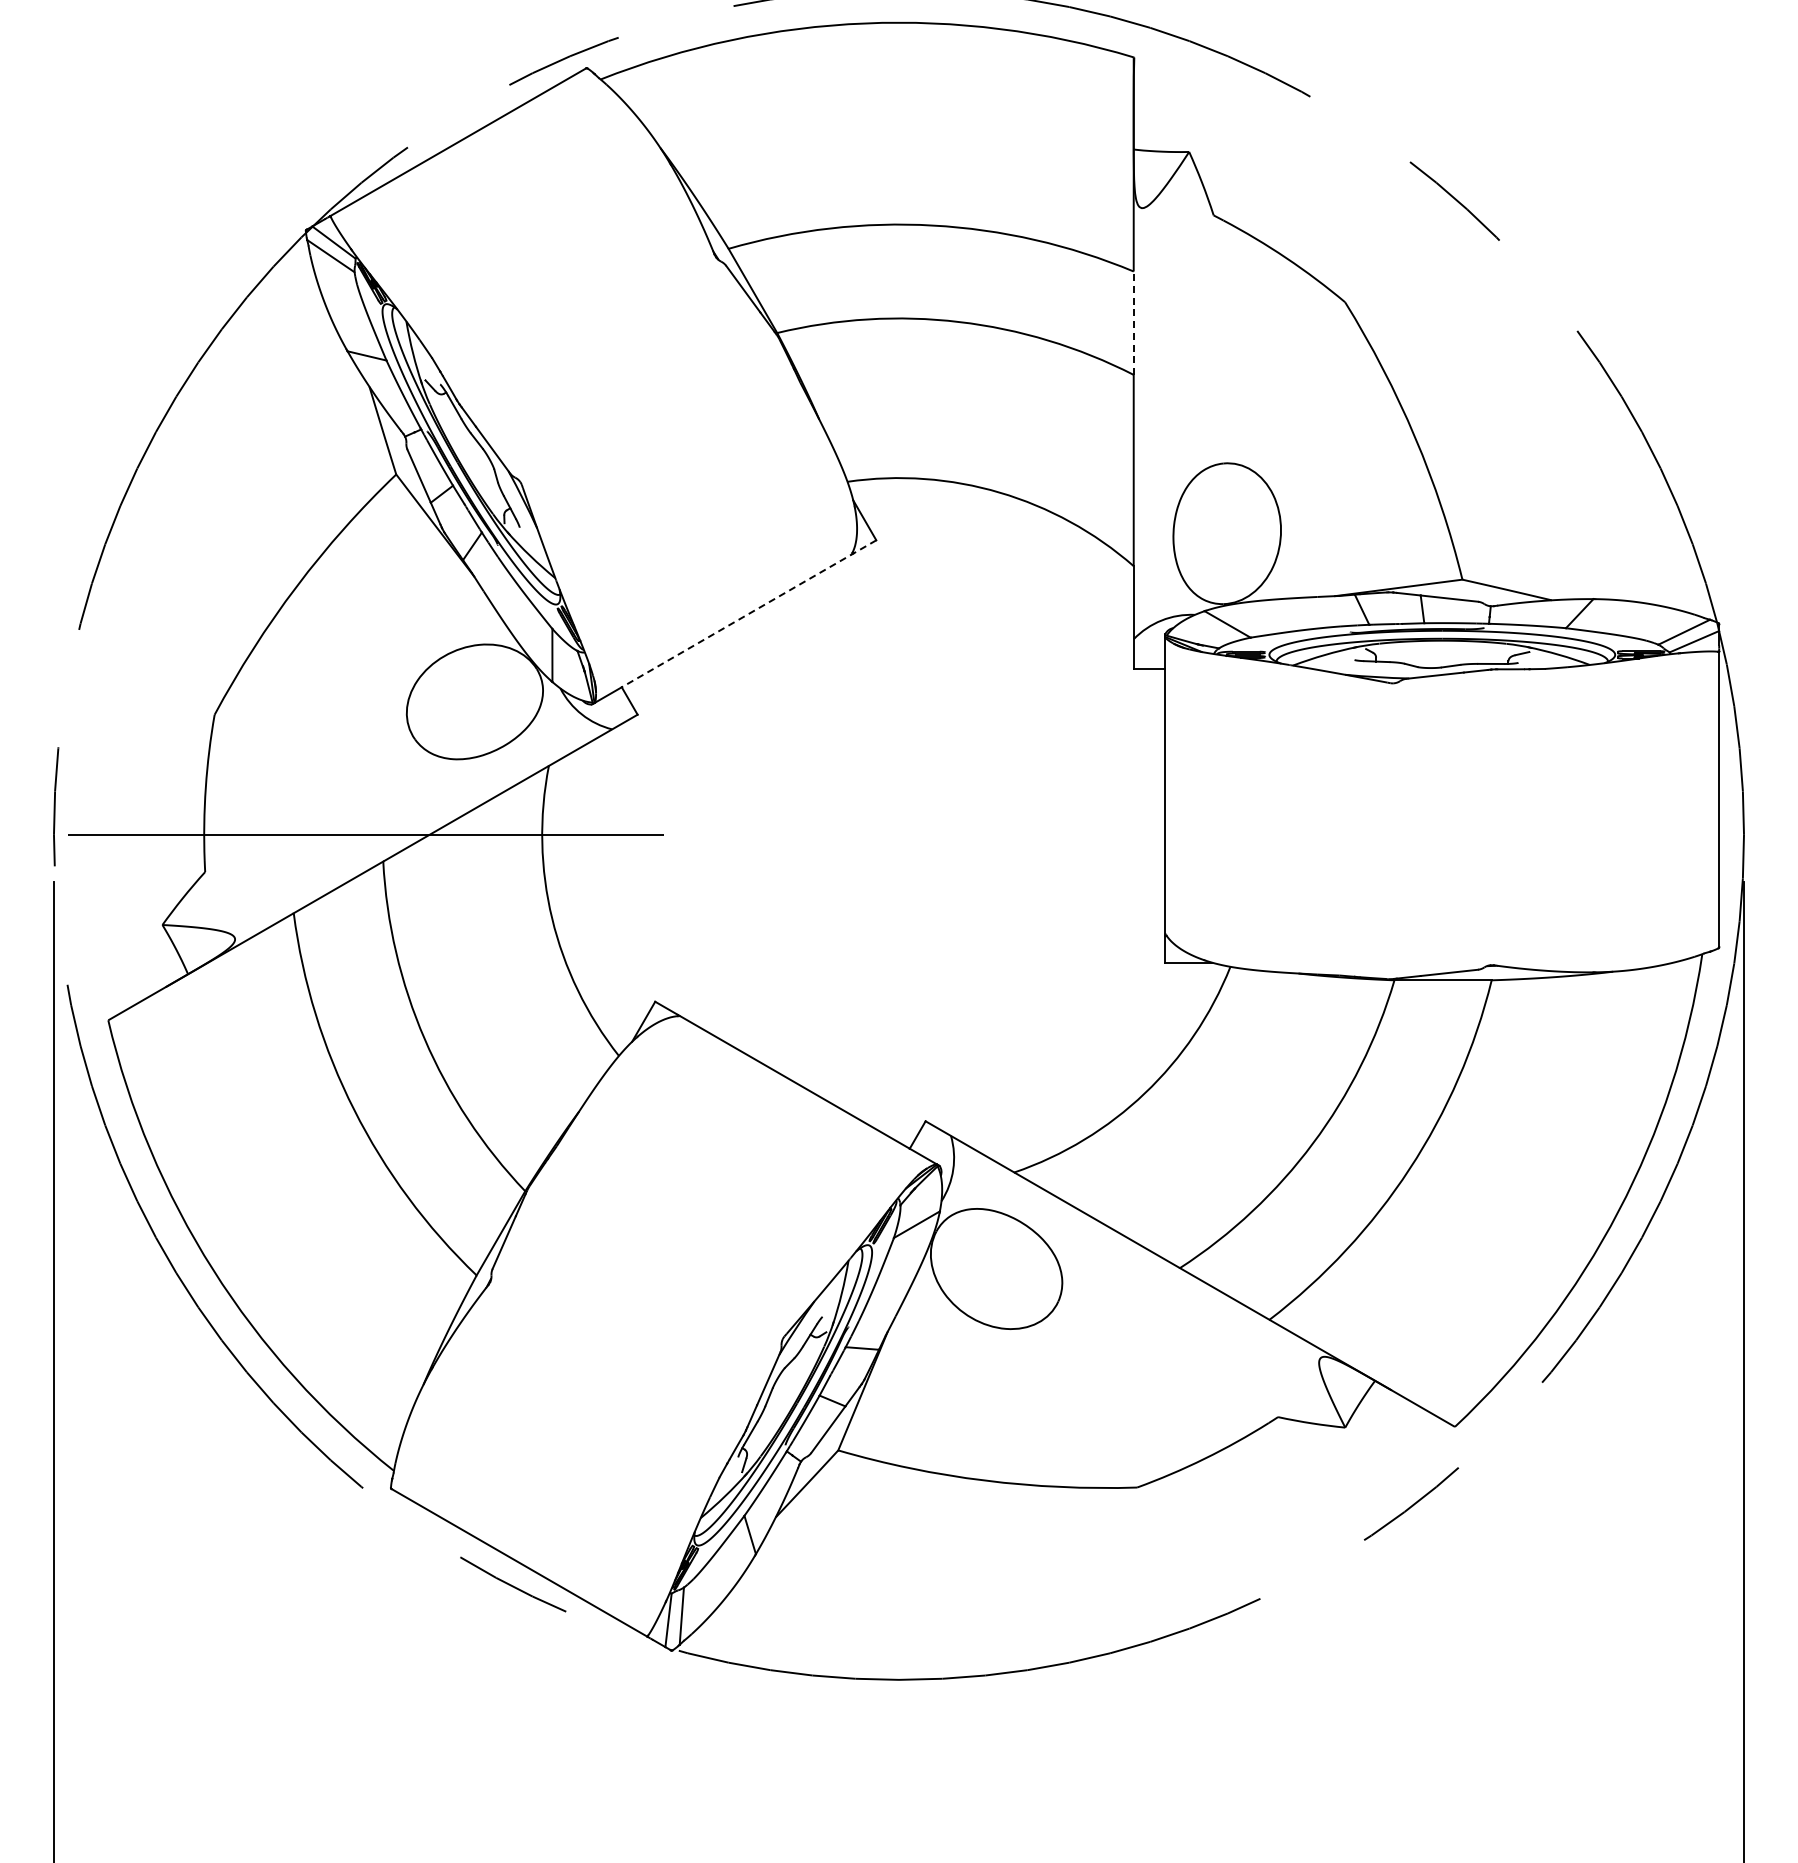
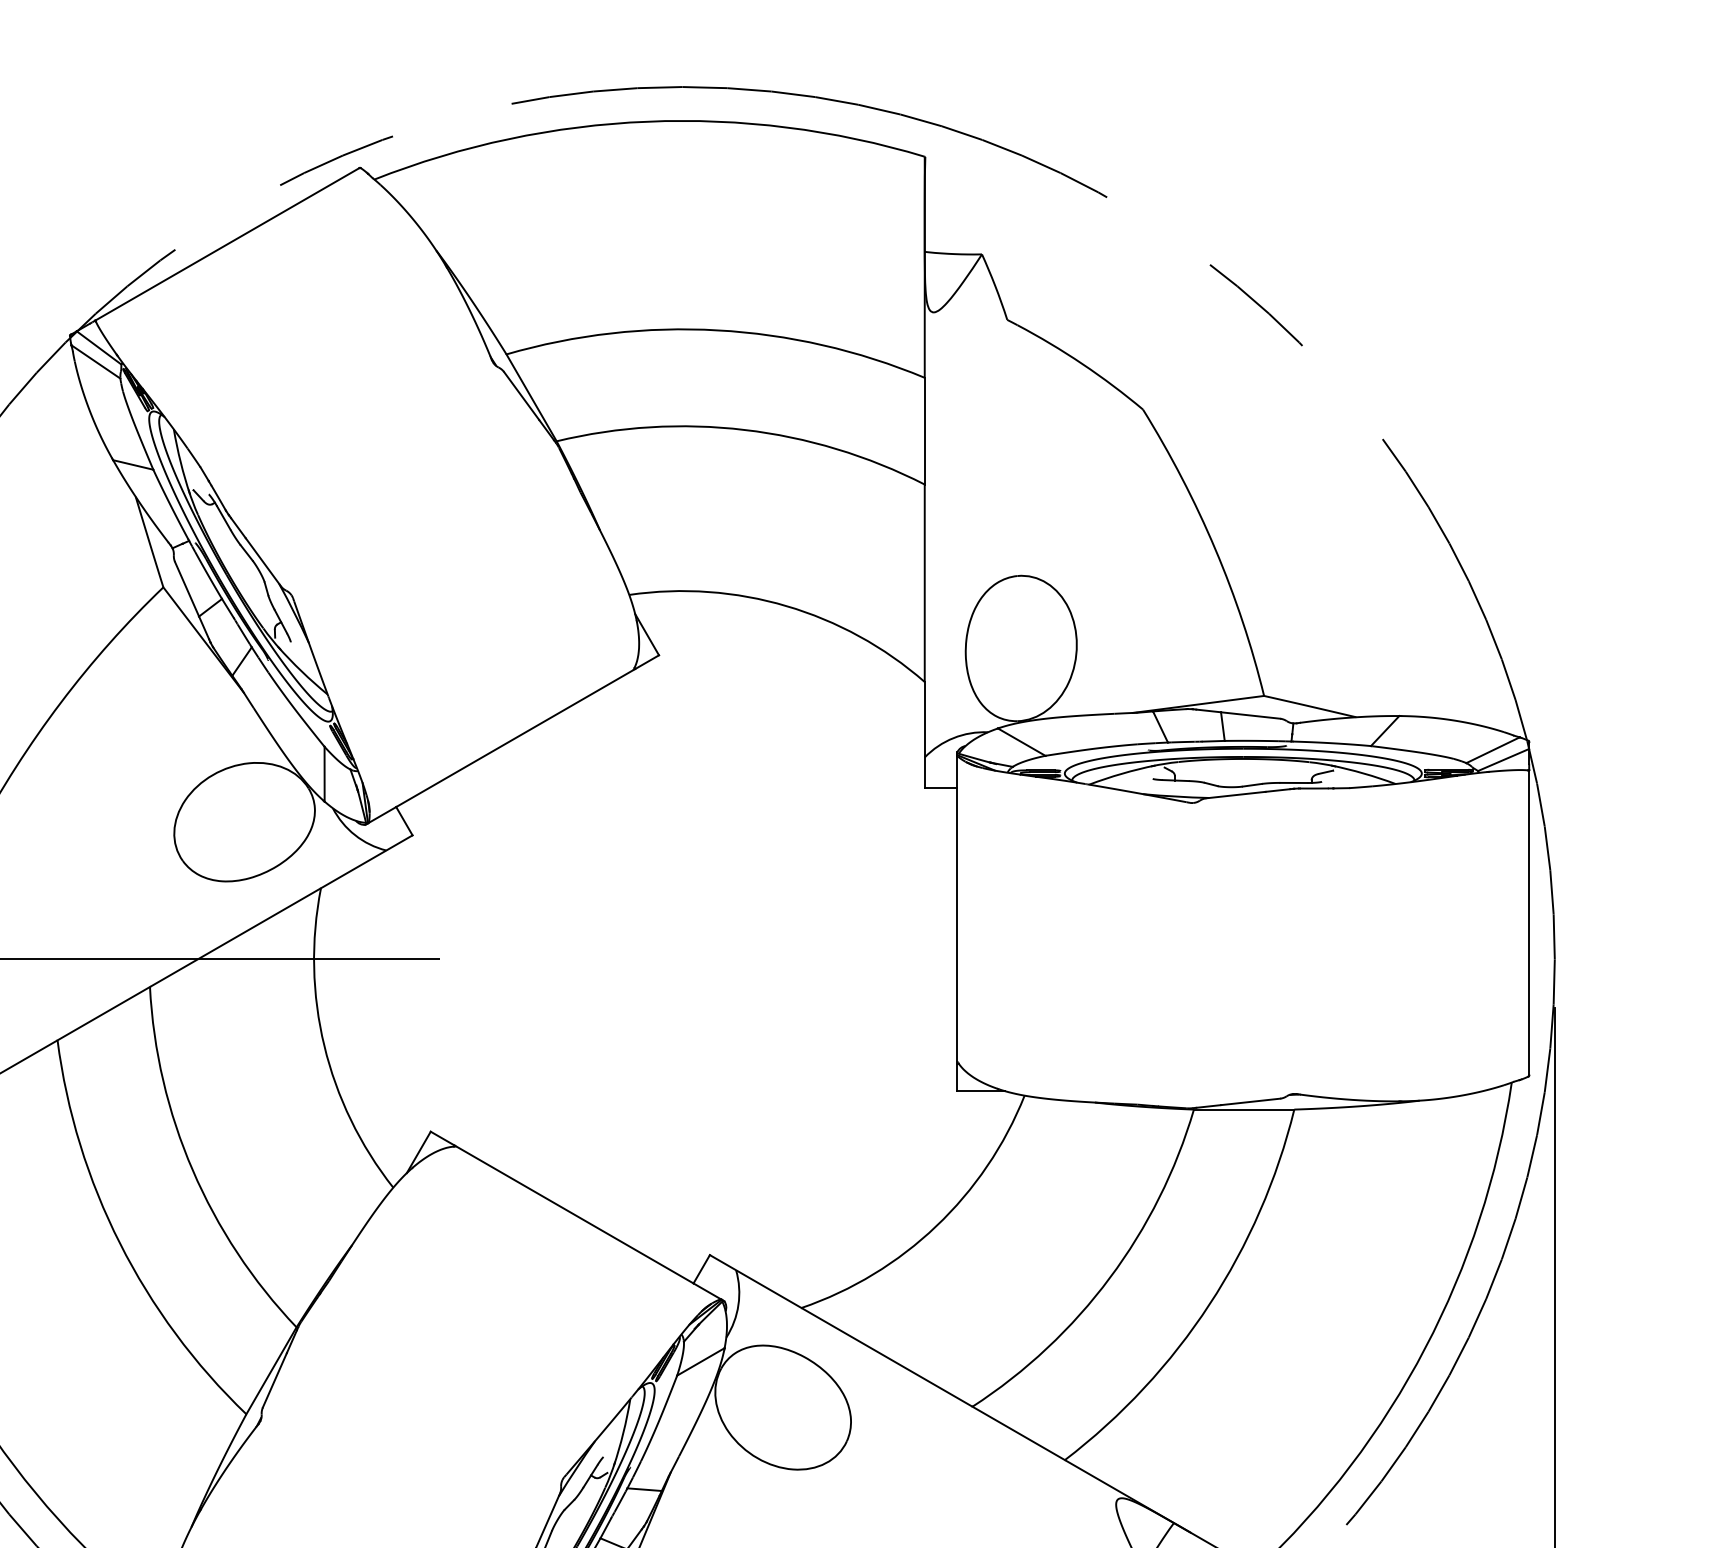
line: (1133, 323) -> (924, 431), dashed -> solid
line: (749, 613) -> (528, 730), dashed -> solid

